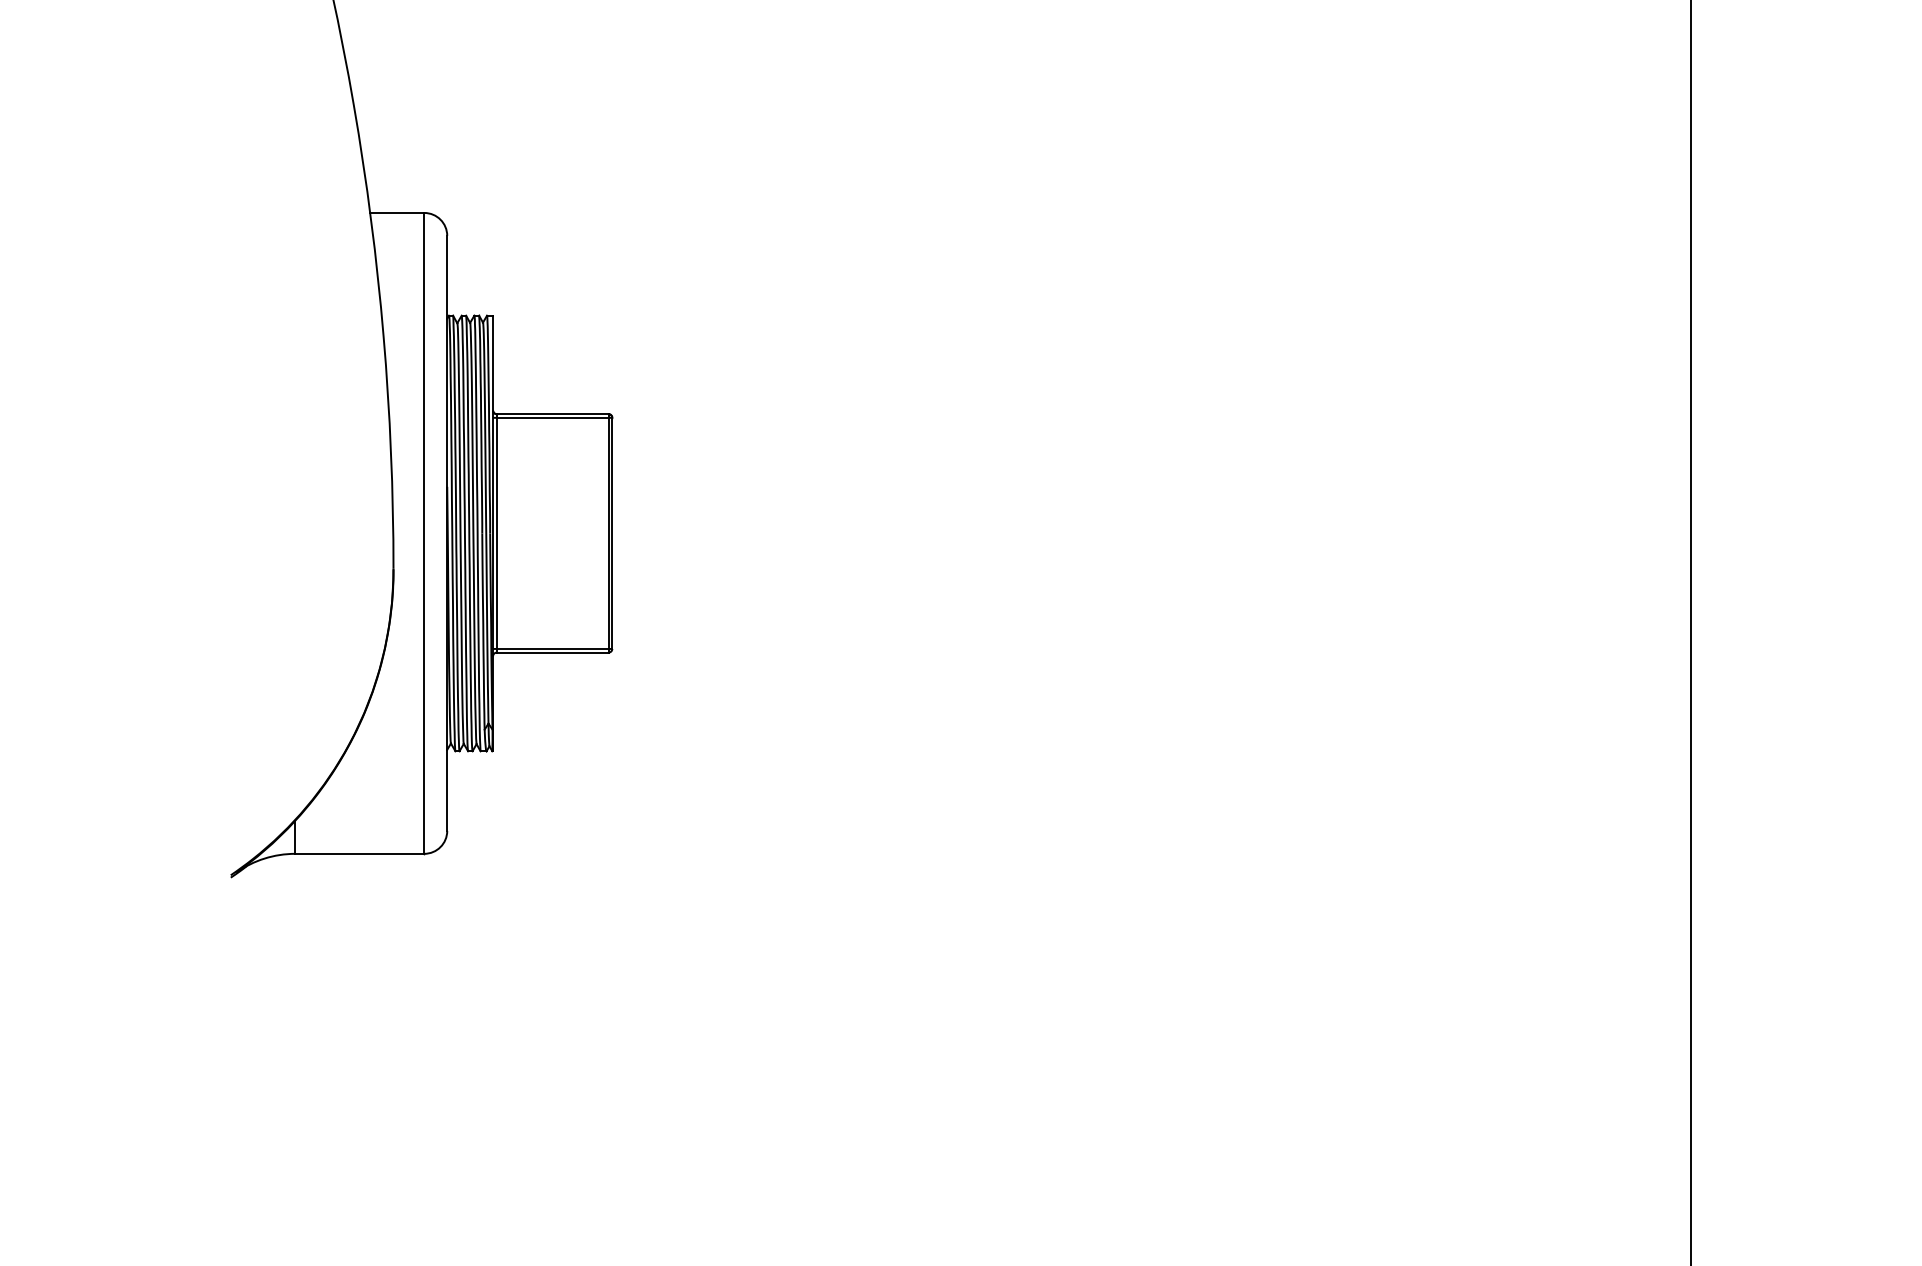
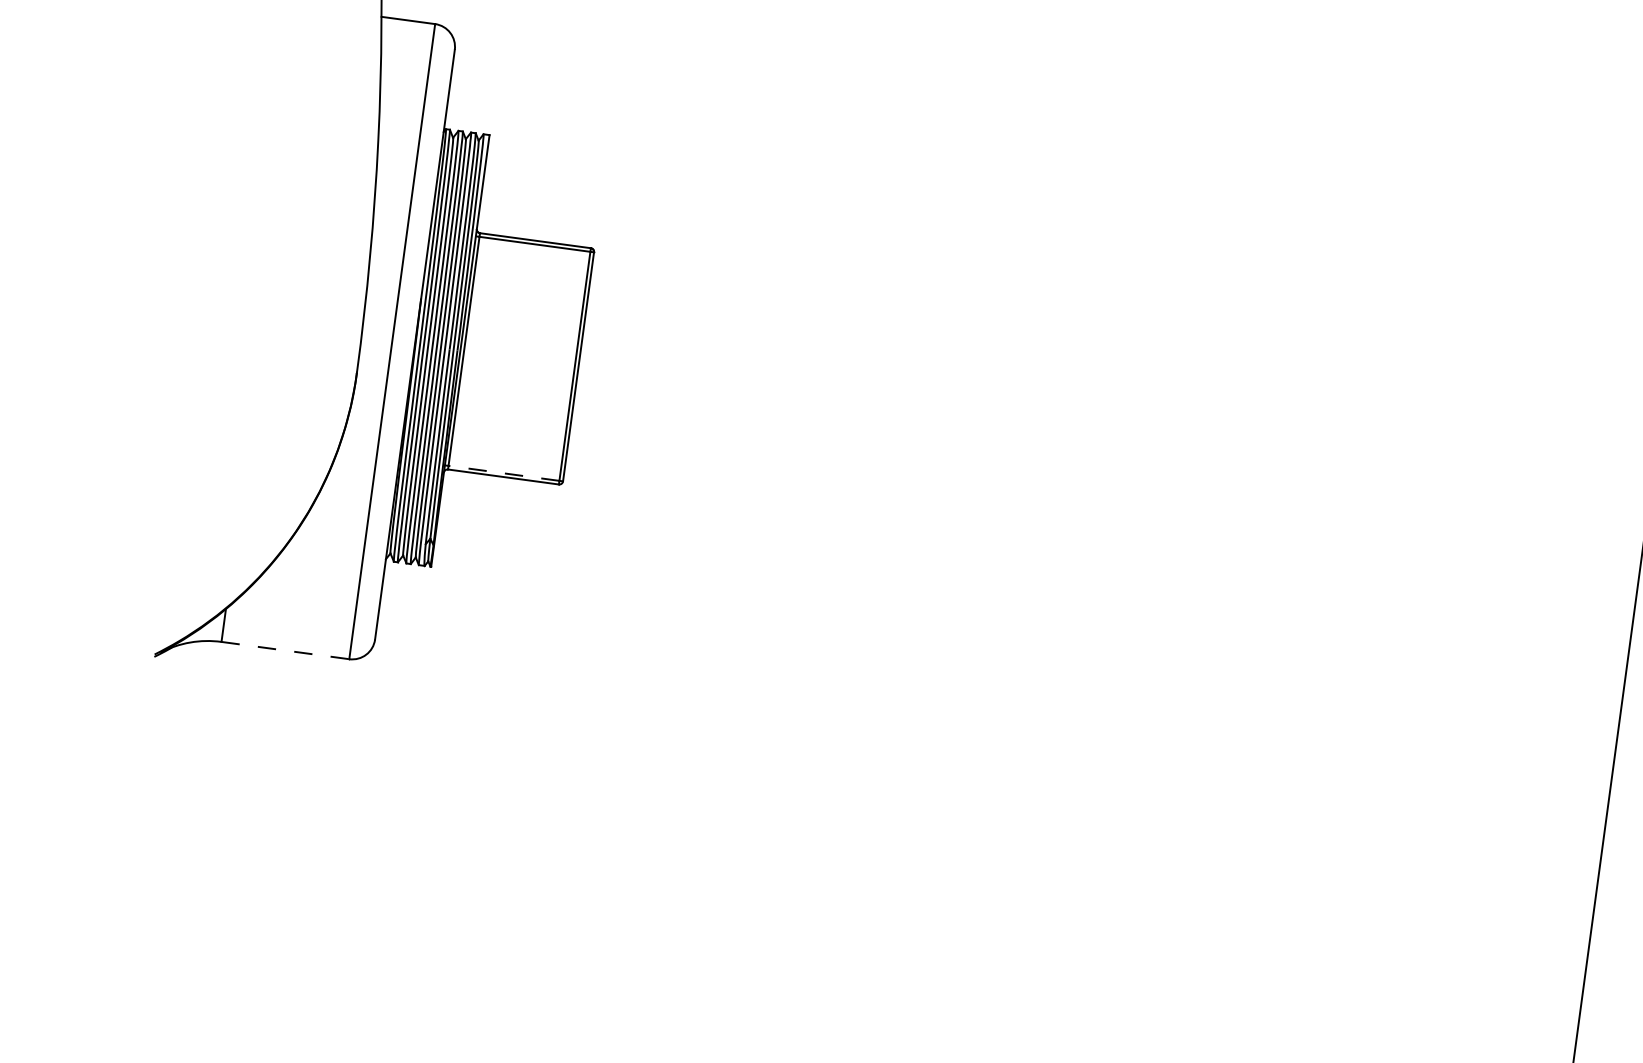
line: (552, 648) -> (503, 472), solid -> dashed
line: (360, 853) -> (286, 650), solid -> dashed

